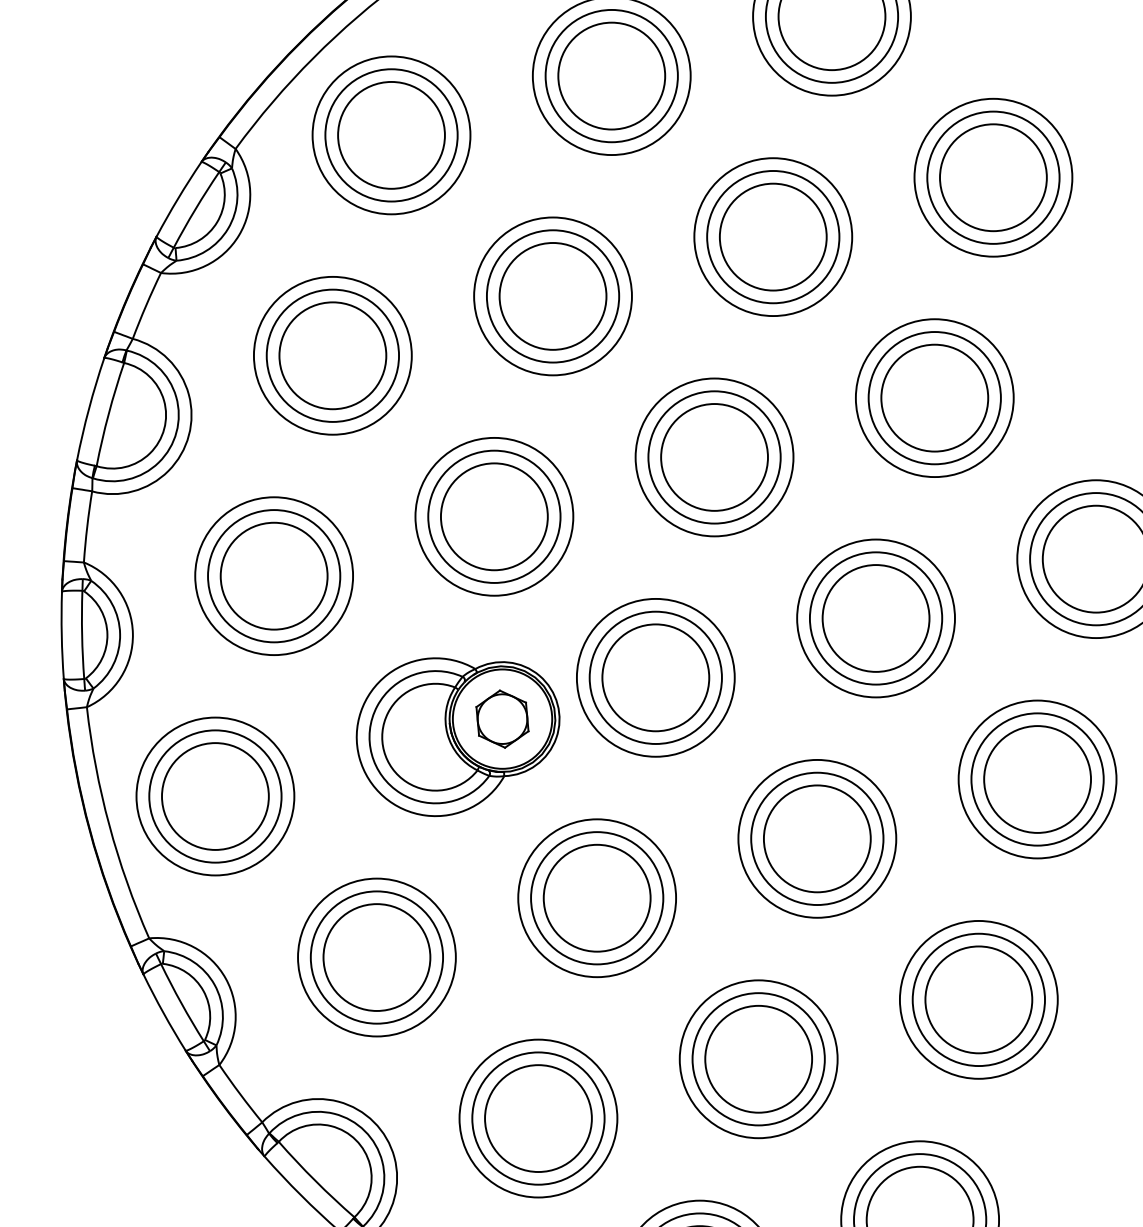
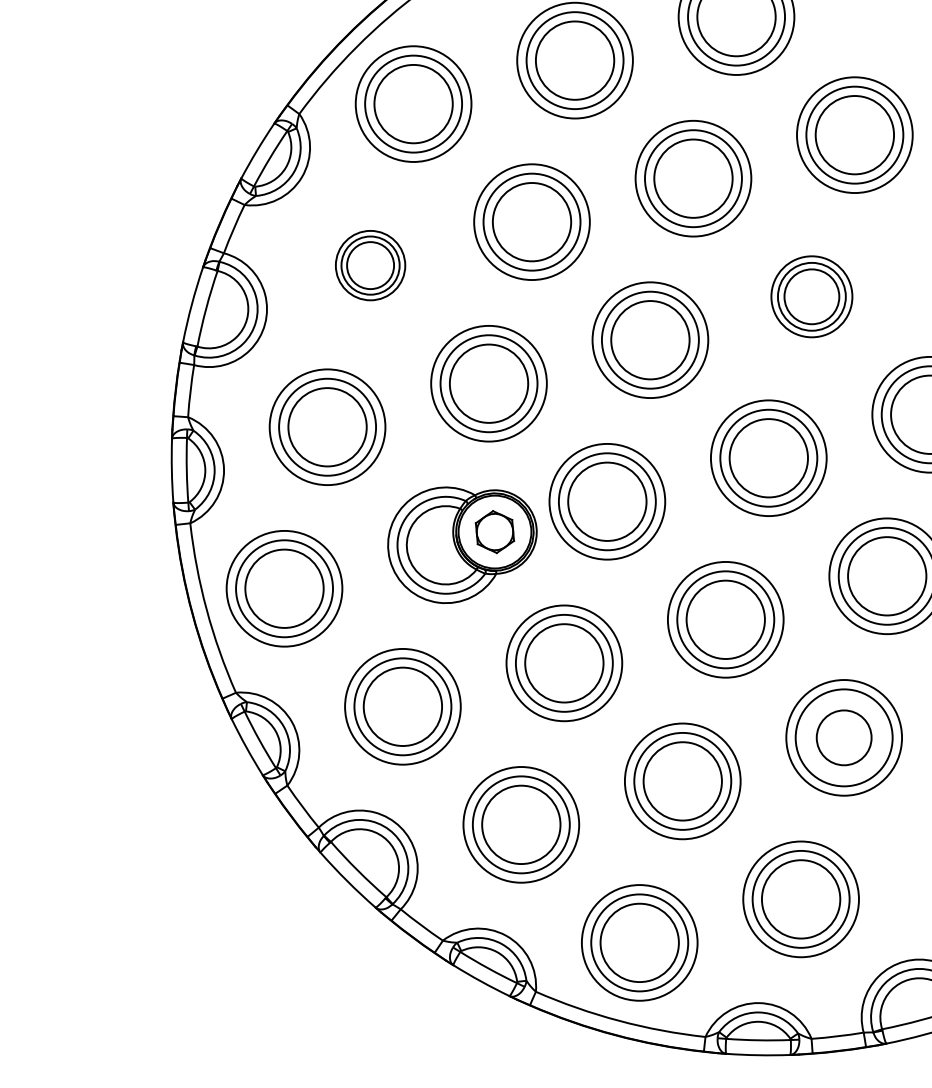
part: (332, 355) -> (370, 265), size x0.6
part: (934, 397) -> (811, 296), size x0.7
circle: (979, 999) -> (844, 737), size x0.7

